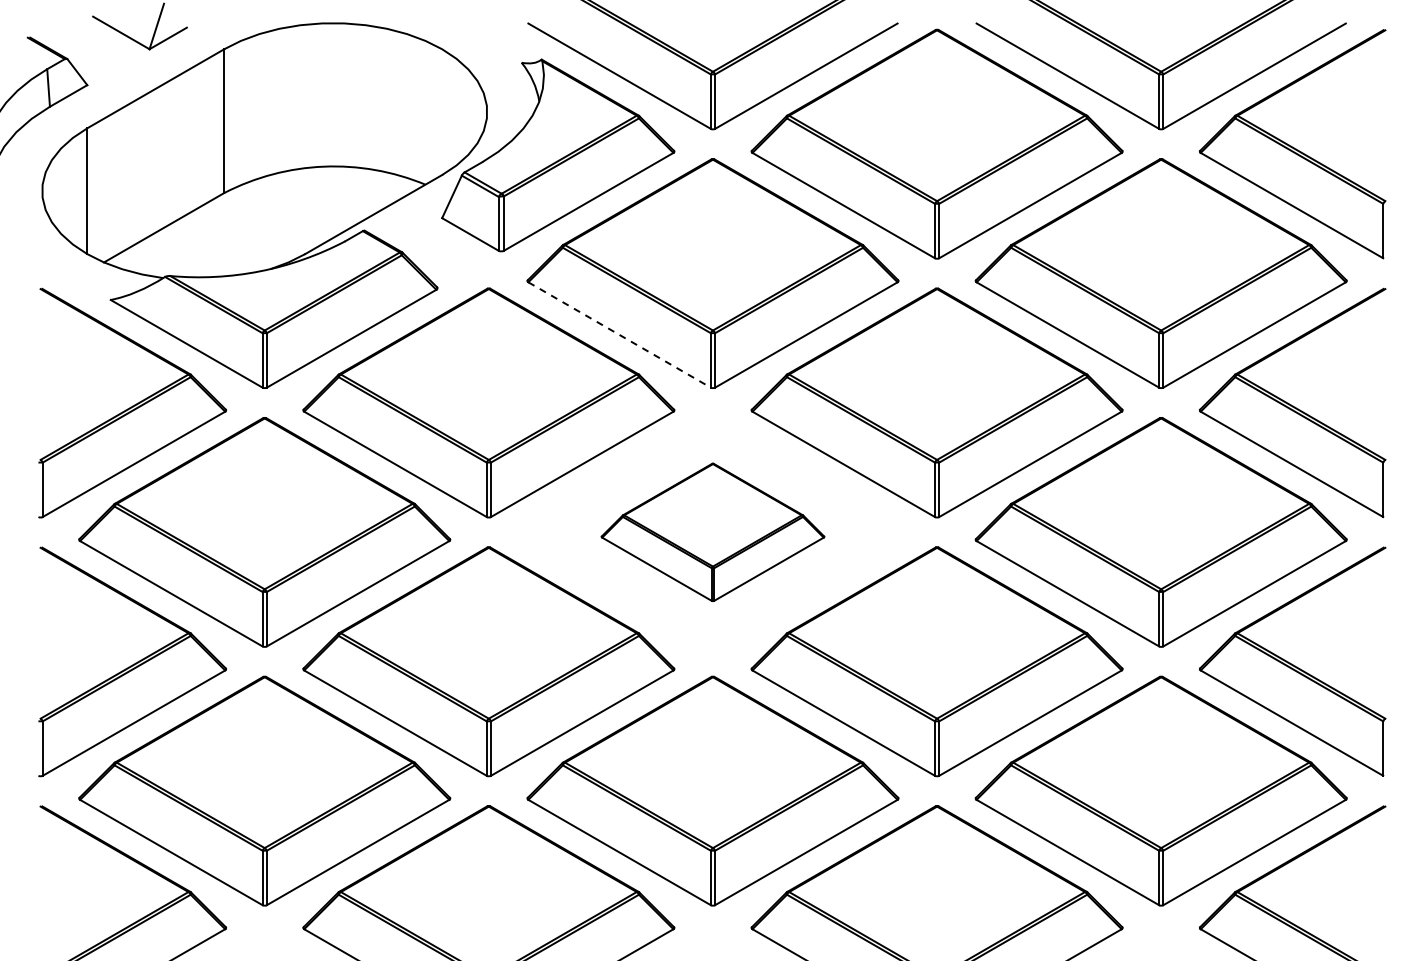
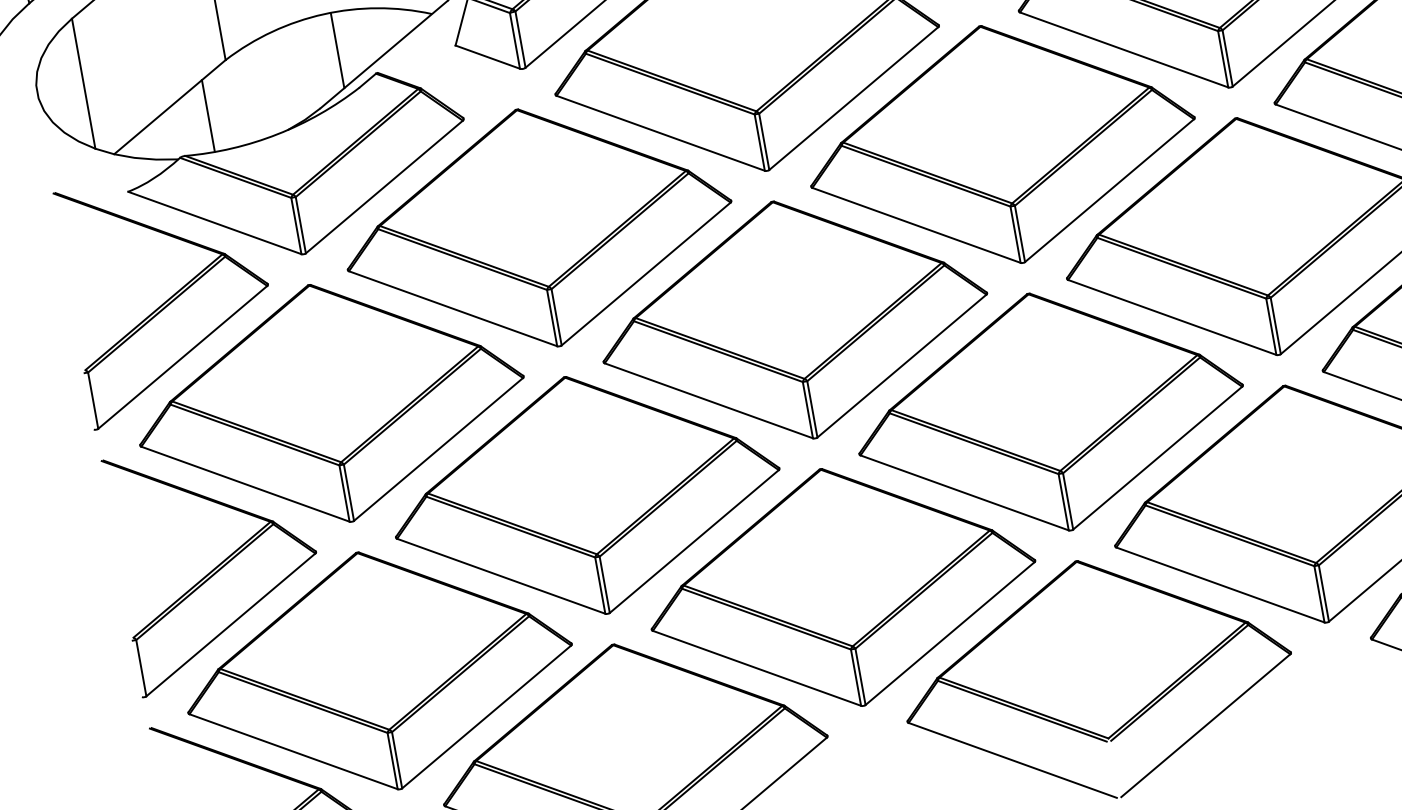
line: (330, 203) -> (337, 51), added
line: (198, 241) -> (207, 115), added
line: (620, 335) -> (661, 133), dashed -> solid
part: (712, 532) -> (793, 320), size x1.67

